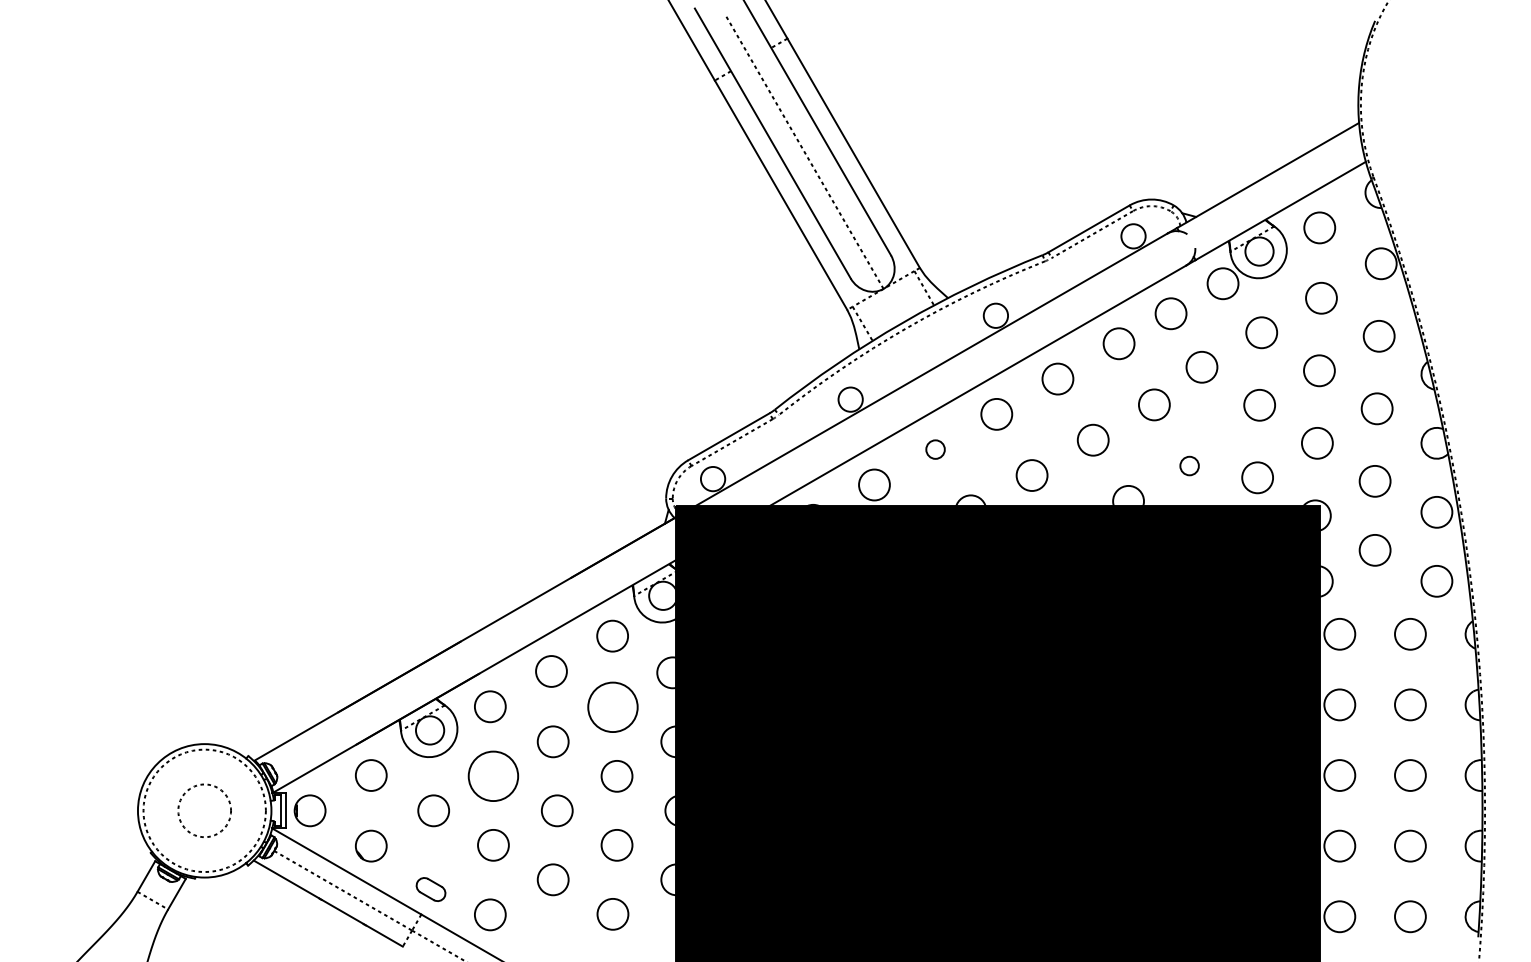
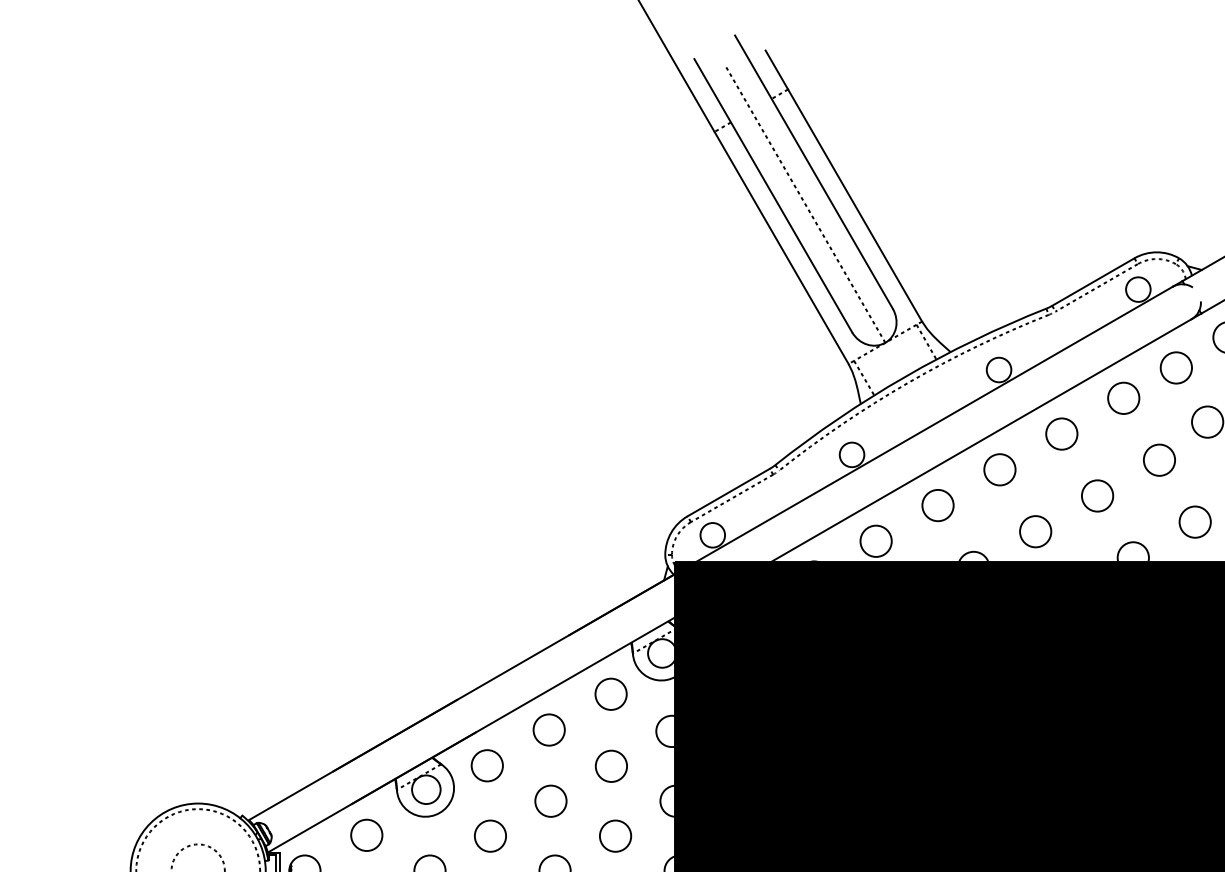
circle: (935, 449) -> (937, 505), size x1.67
circle: (1189, 465) -> (1195, 521), size x1.67
circle: (612, 706) -> (610, 765), size x0.62
circle: (493, 775) -> (490, 835), size x0.62

